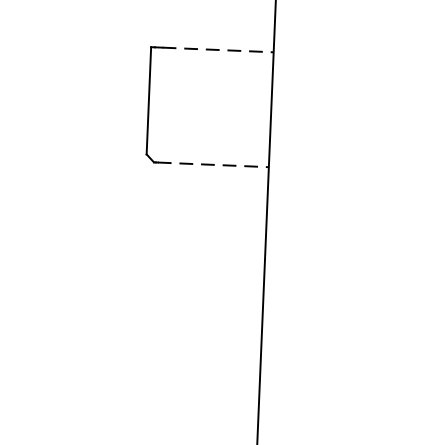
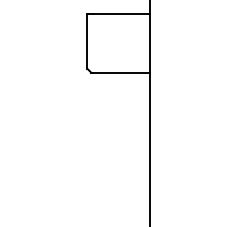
line: (218, 50) -> (121, 14), dashed -> solid
line: (213, 164) -> (121, 72), dashed -> solid

